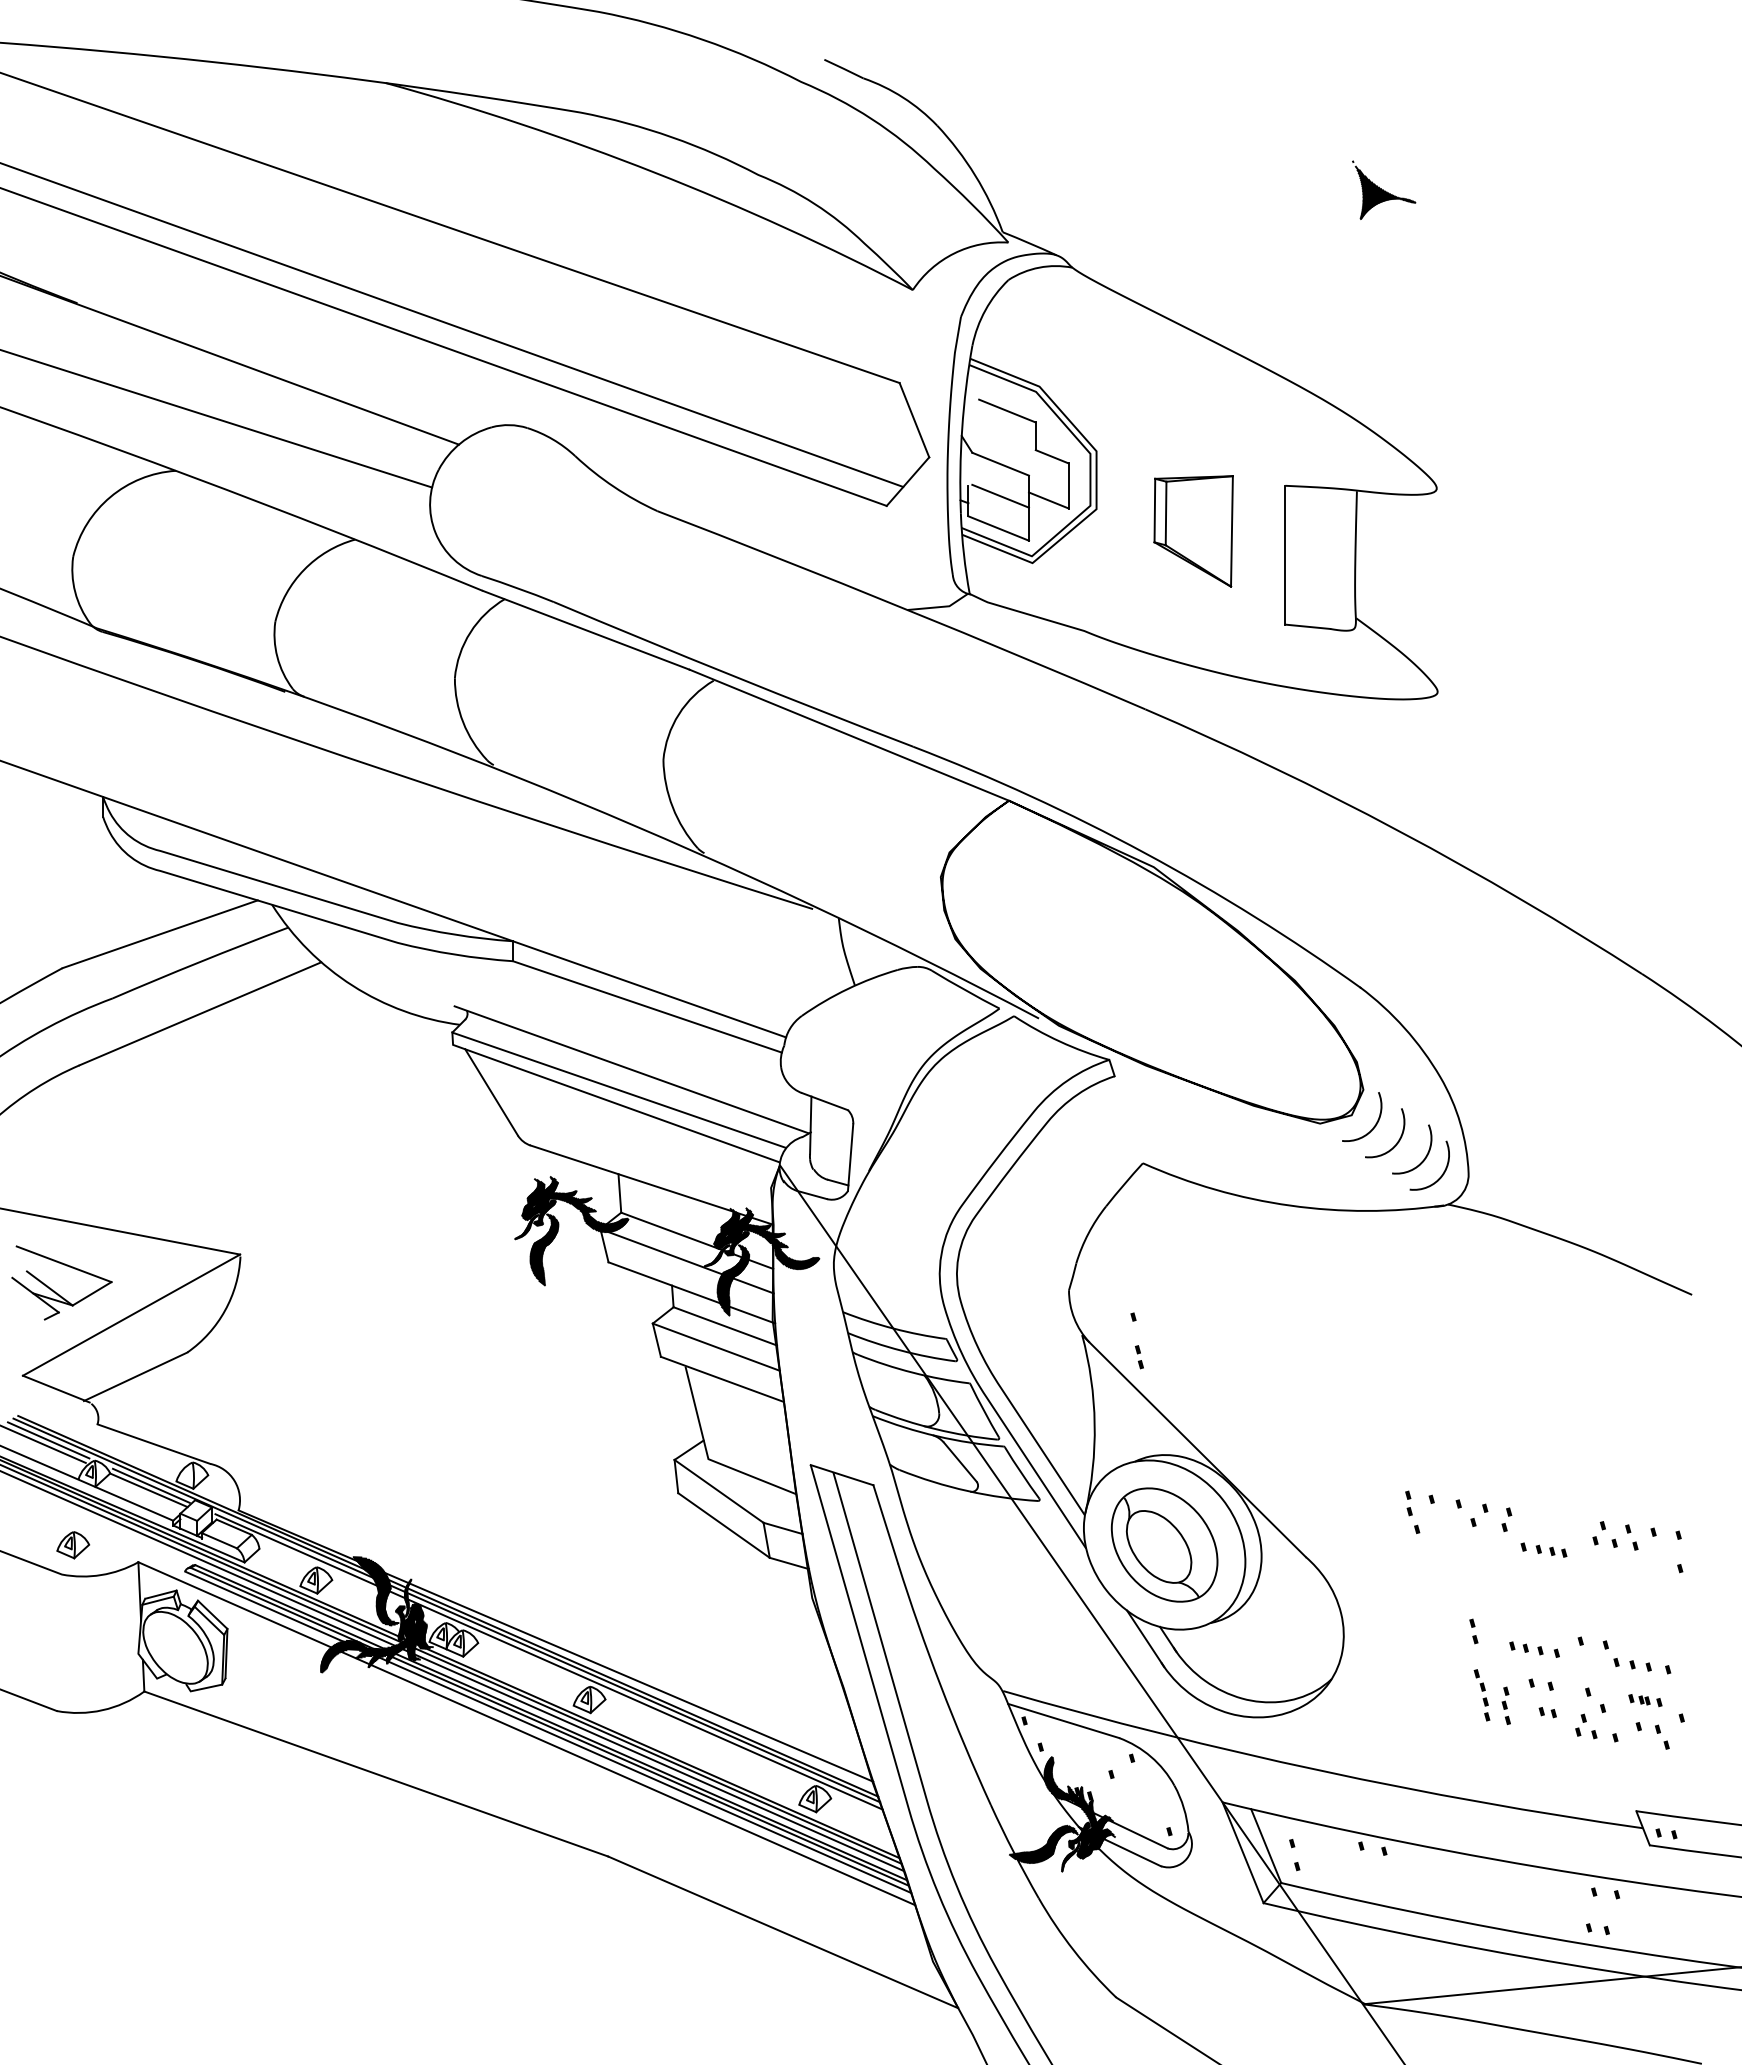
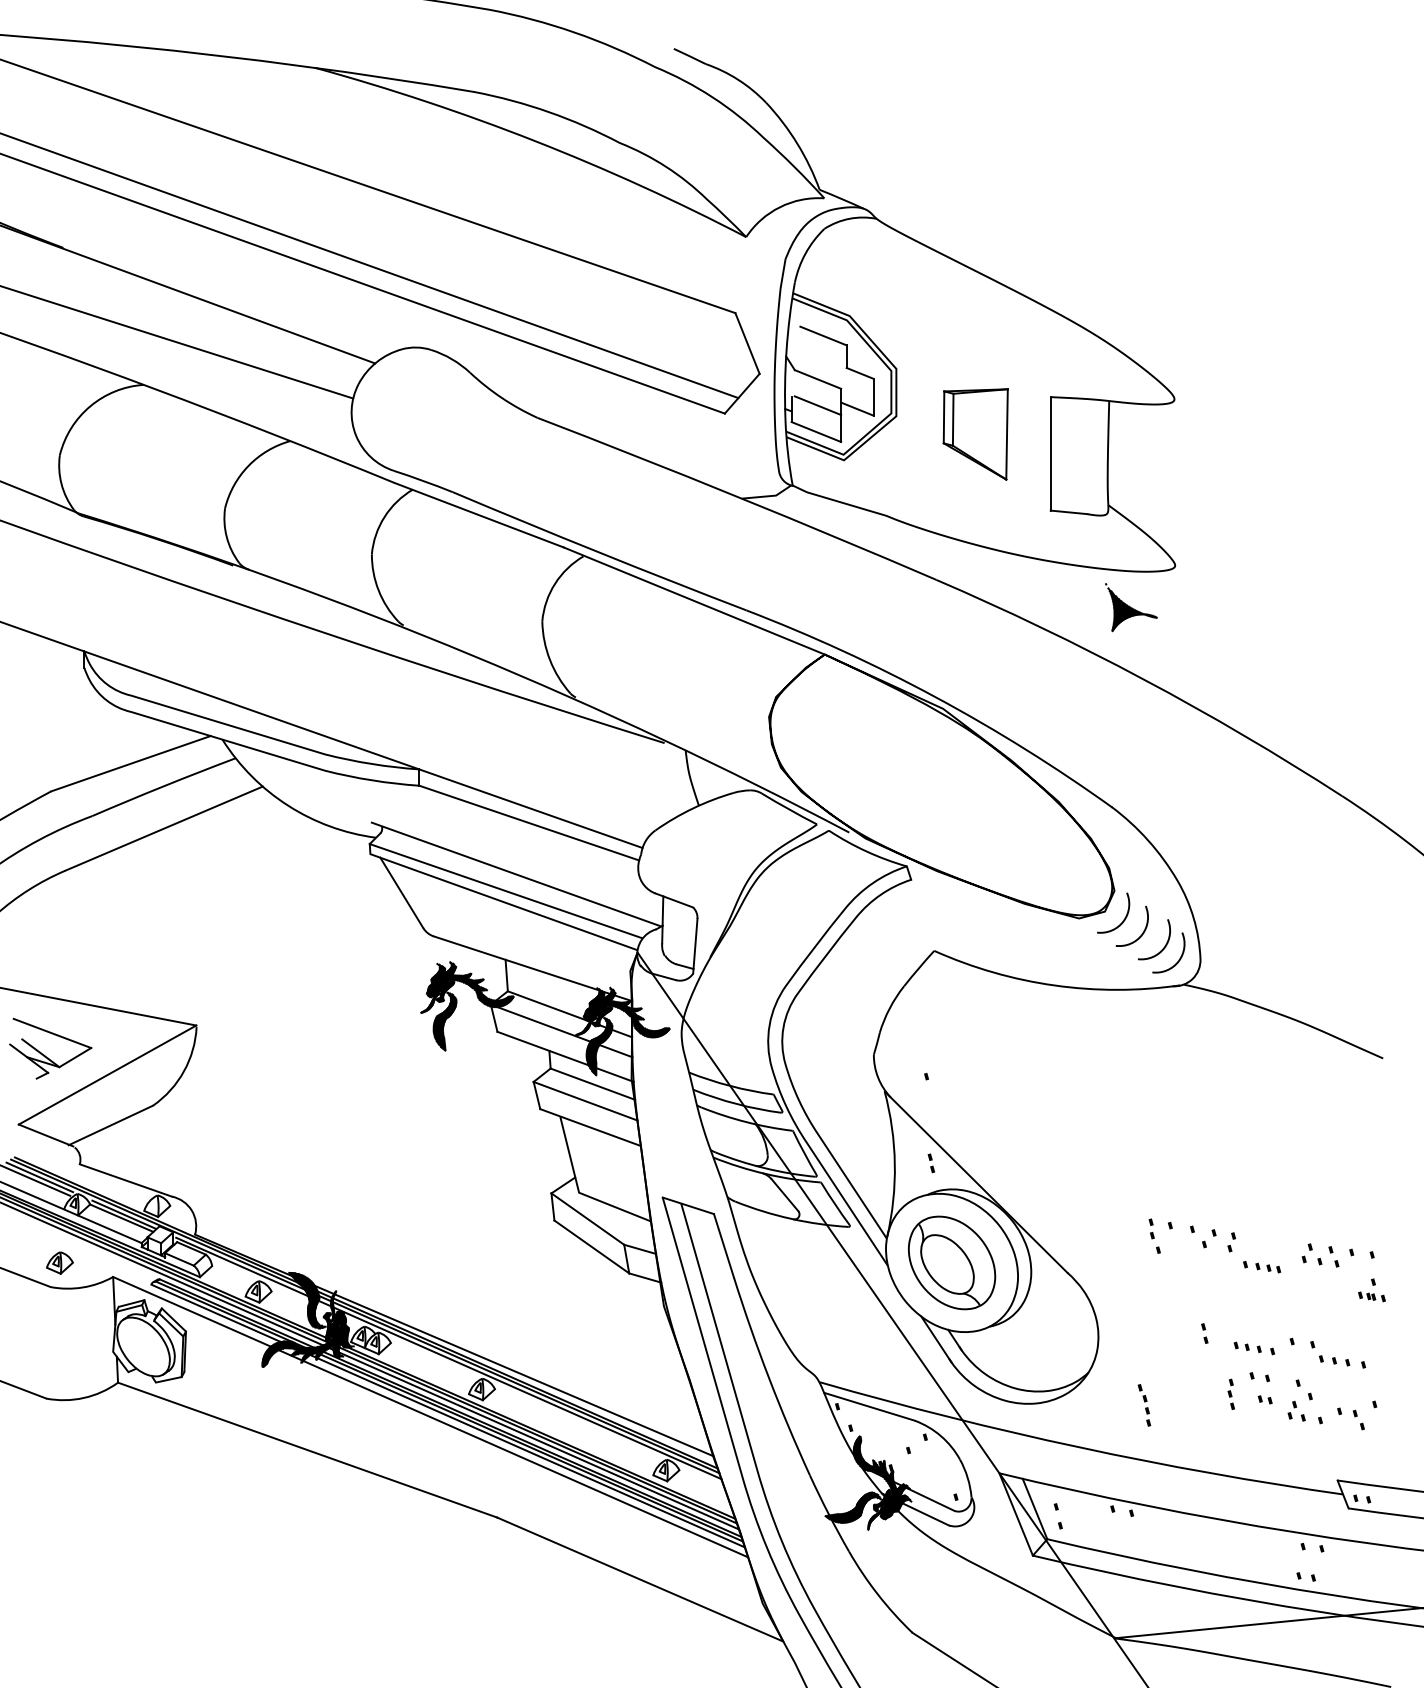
part: (1384, 189) -> (1131, 606), moved
part: (1138, 1357) -> (930, 1163), moved
part: (1481, 1695) -> (1143, 1405), moved
part: (1645, 1700) -> (1372, 1296), moved

